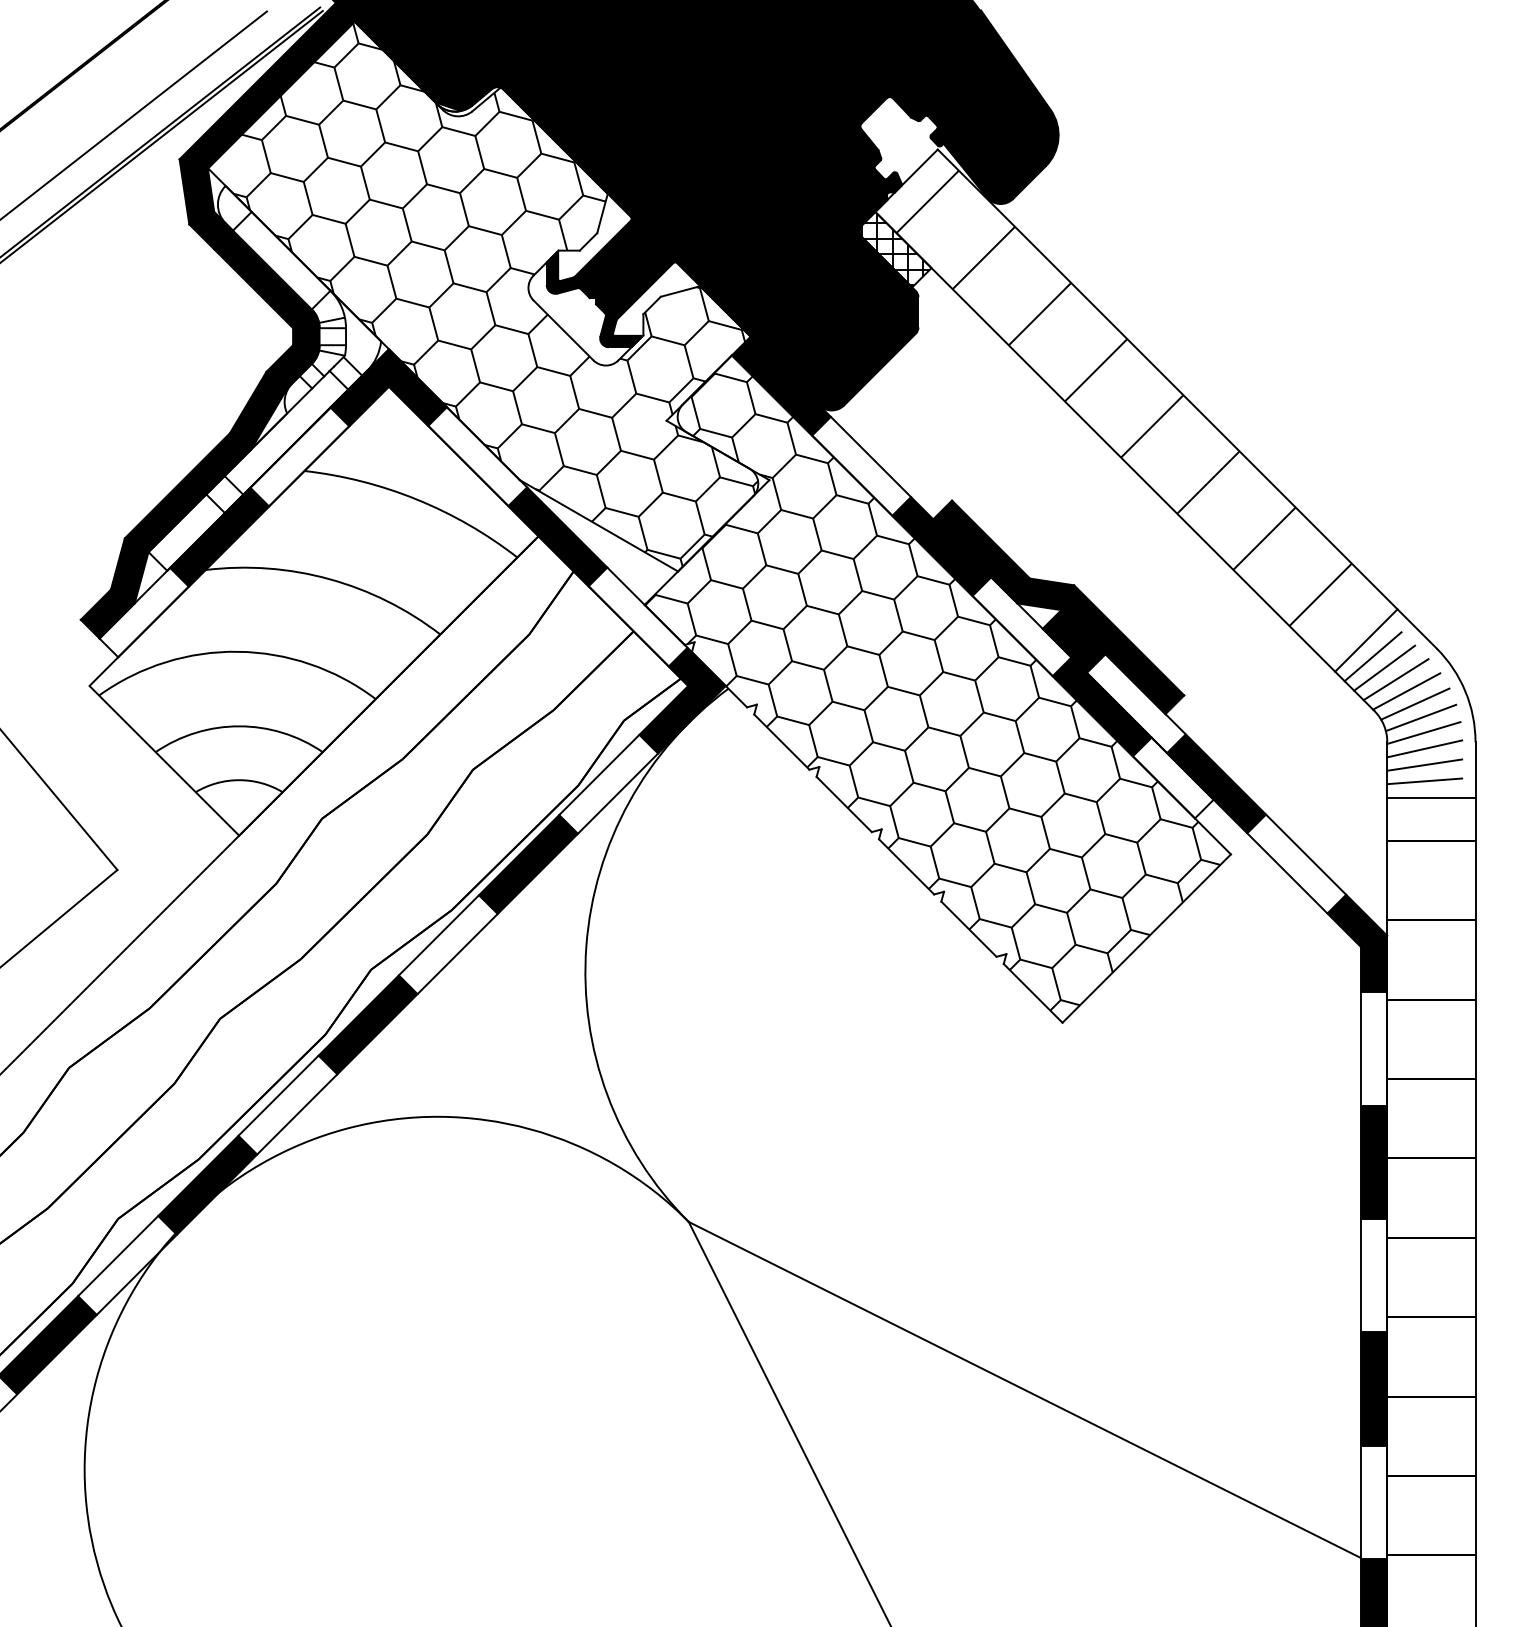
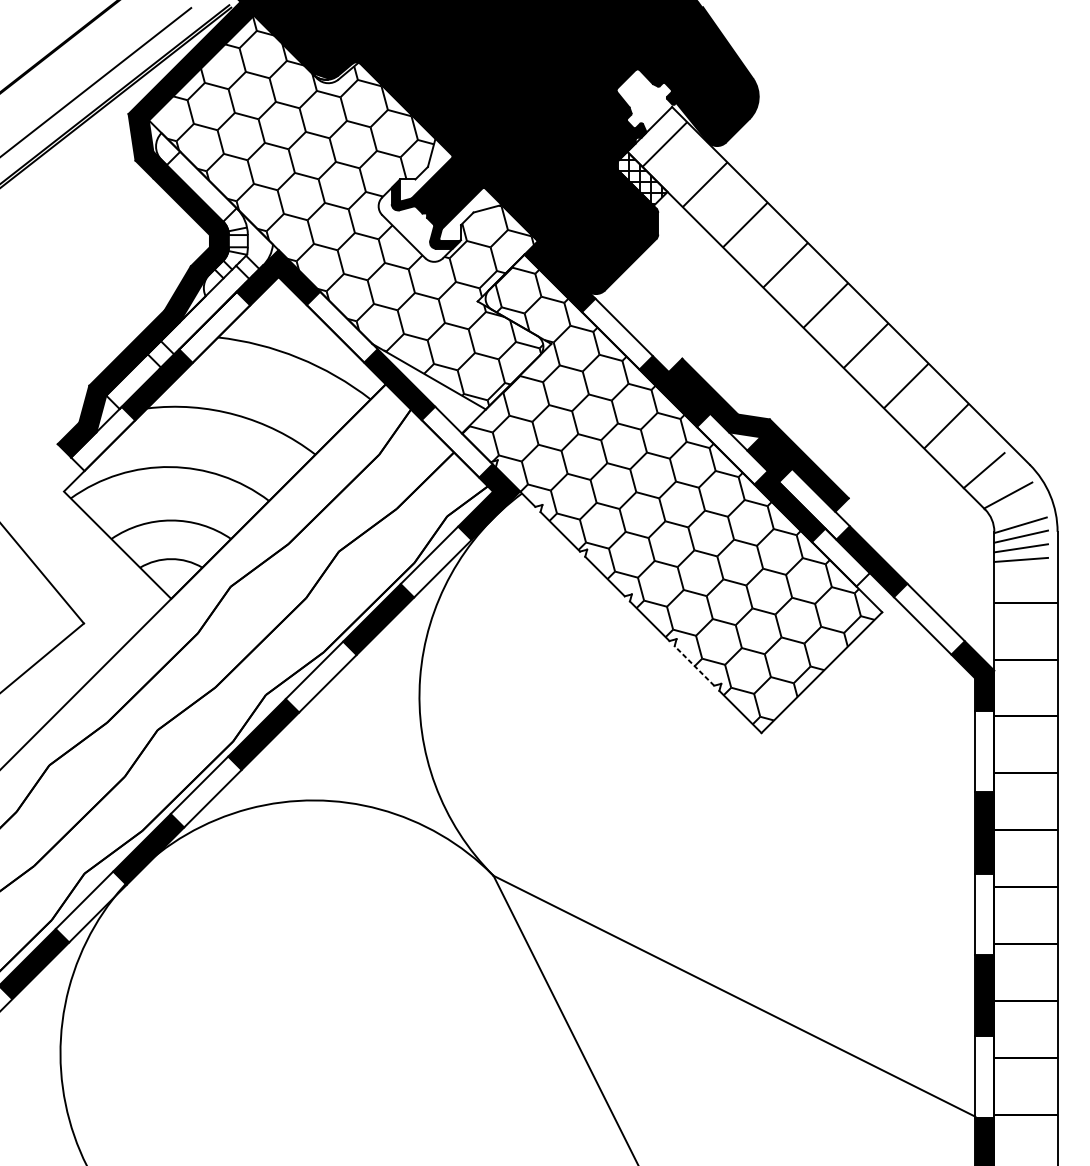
line: (1366, 640) -> (979, 458), removed
line: (1384, 667) -> (992, 478), removed
line: (1395, 679) -> (1000, 486), removed
line: (1415, 703) -> (1014, 504), removed
line: (1420, 717) -> (1018, 514), removed
line: (1431, 797) -> (1026, 571), removed
line: (968, 928) -> (694, 665), solid -> dashed

